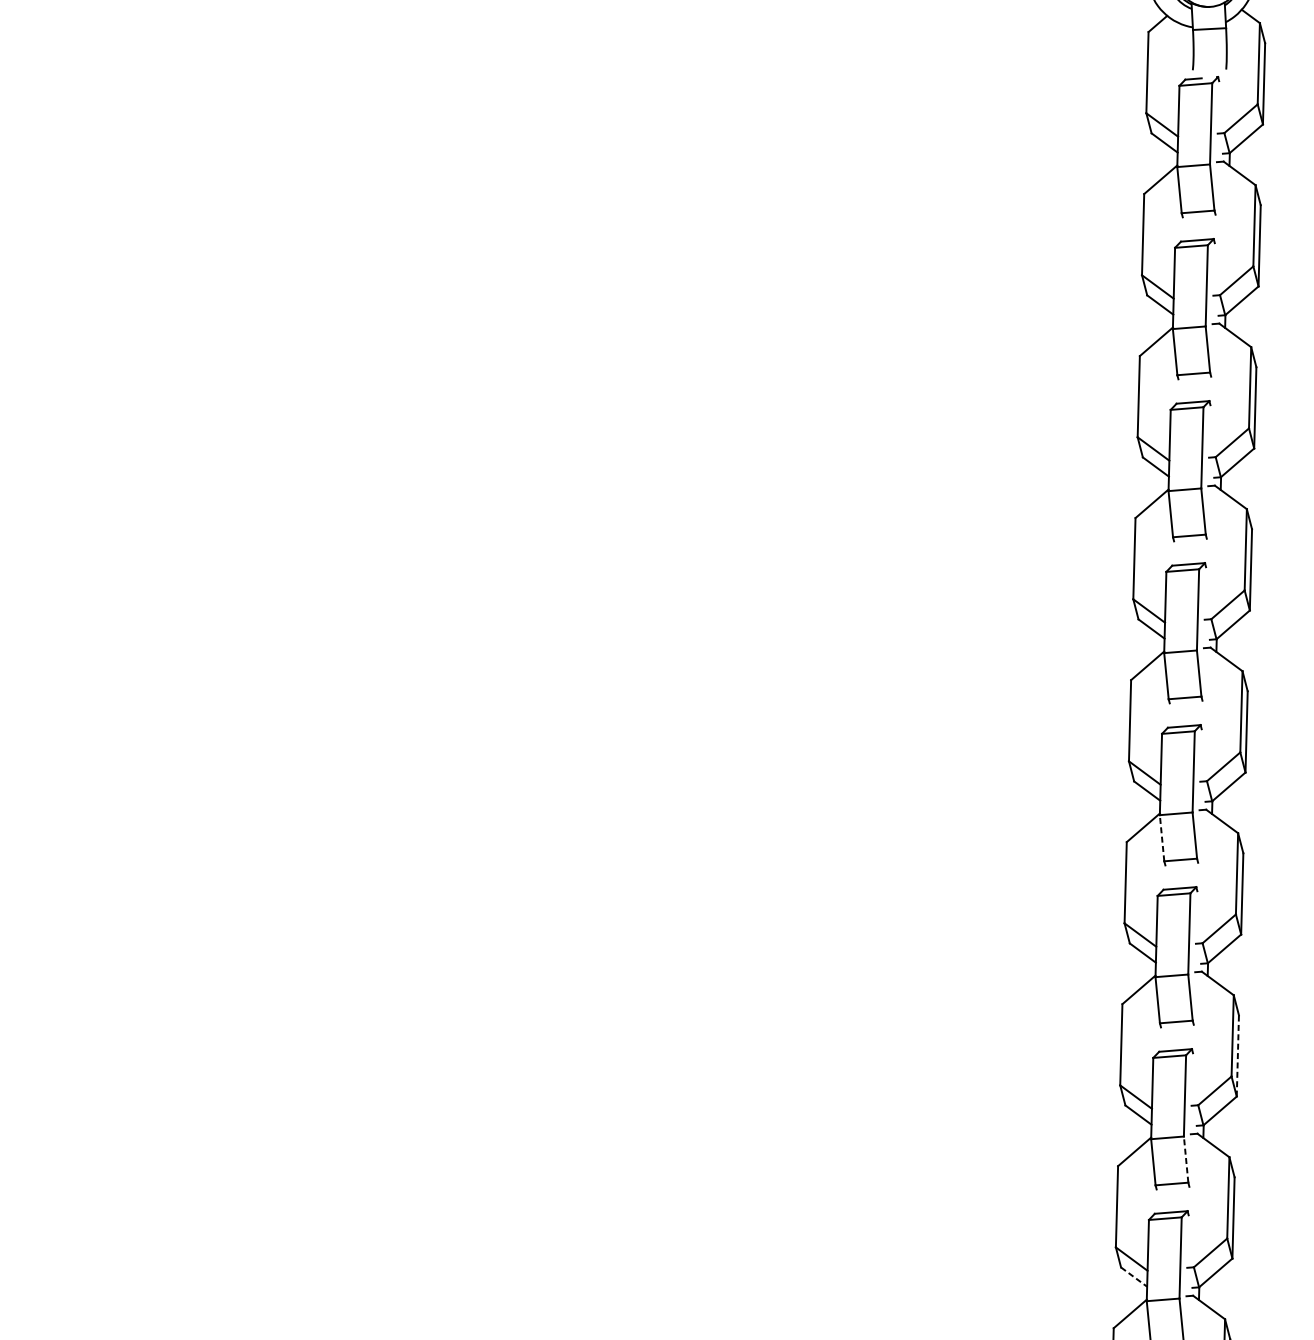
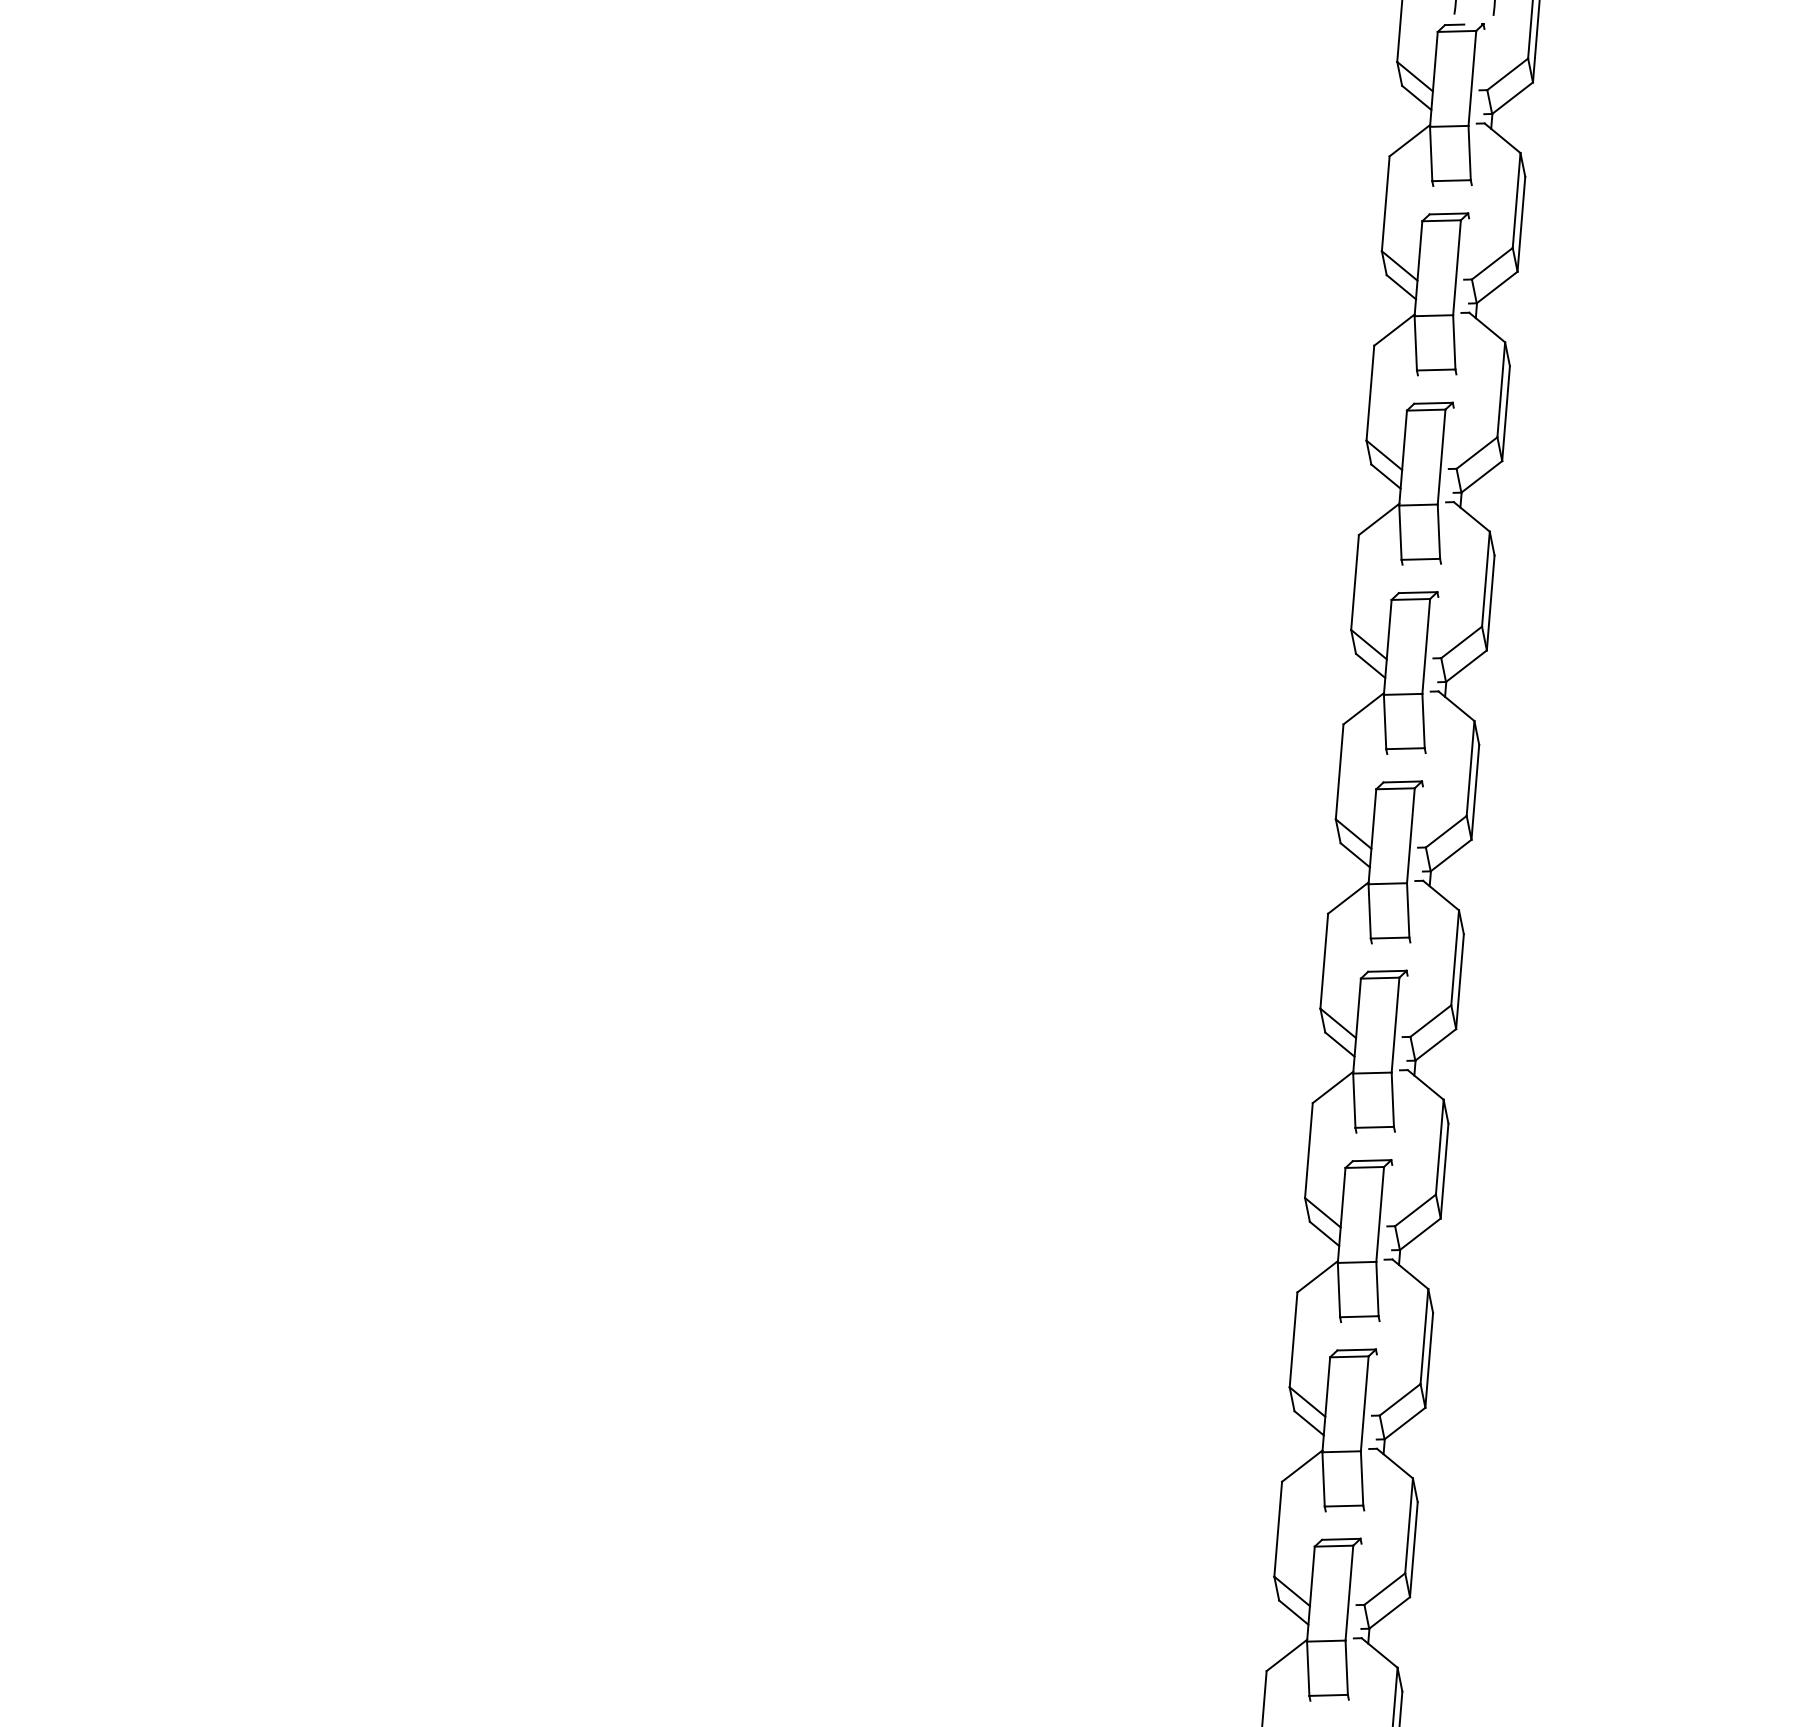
line: (1161, 837) -> (1369, 910), dashed -> solid
line: (1237, 1056) -> (1444, 1171), dashed -> solid
line: (1186, 1159) -> (1377, 1288), dashed -> solid
line: (1134, 1277) -> (1309, 1423), dashed -> solid

